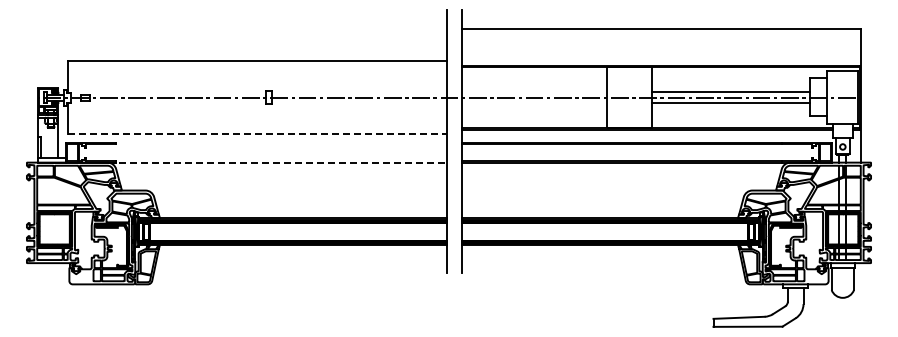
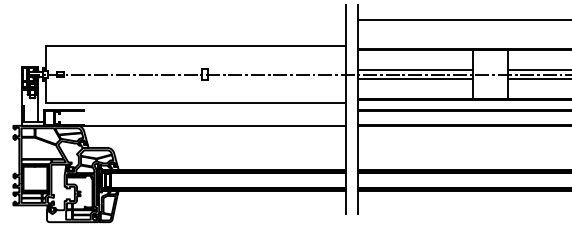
line: (534, 92) -> (415, 70), added
line: (534, 103) -> (415, 79), added
line: (257, 133) -> (195, 102), dashed -> solid
line: (277, 162) -> (211, 125), dashed -> solid

